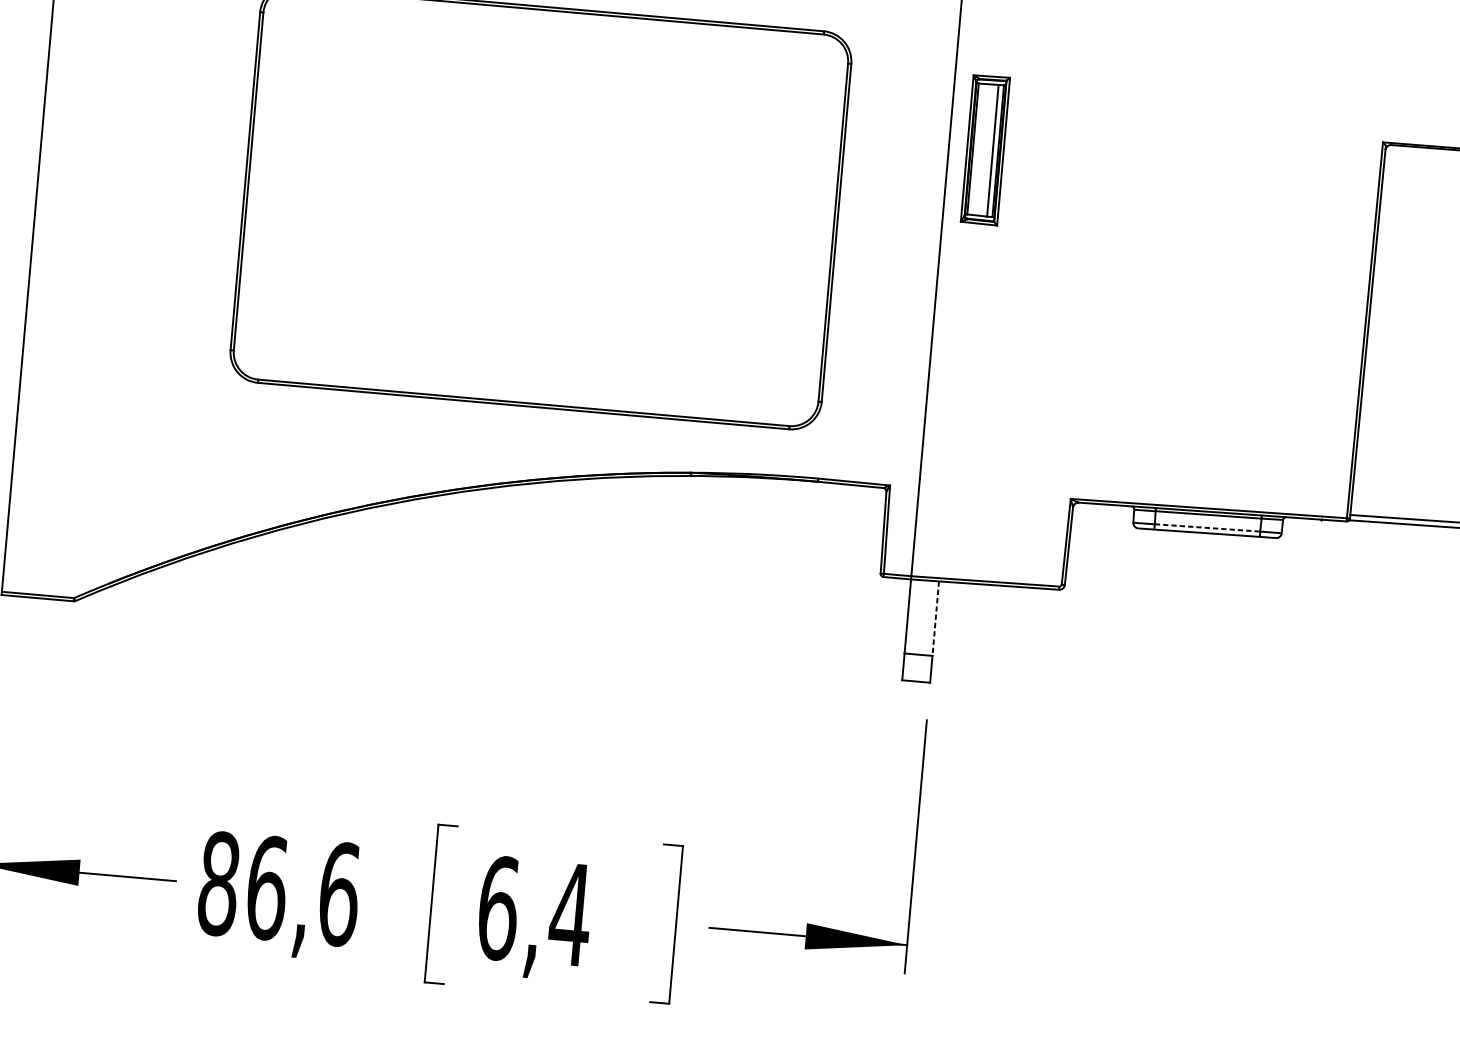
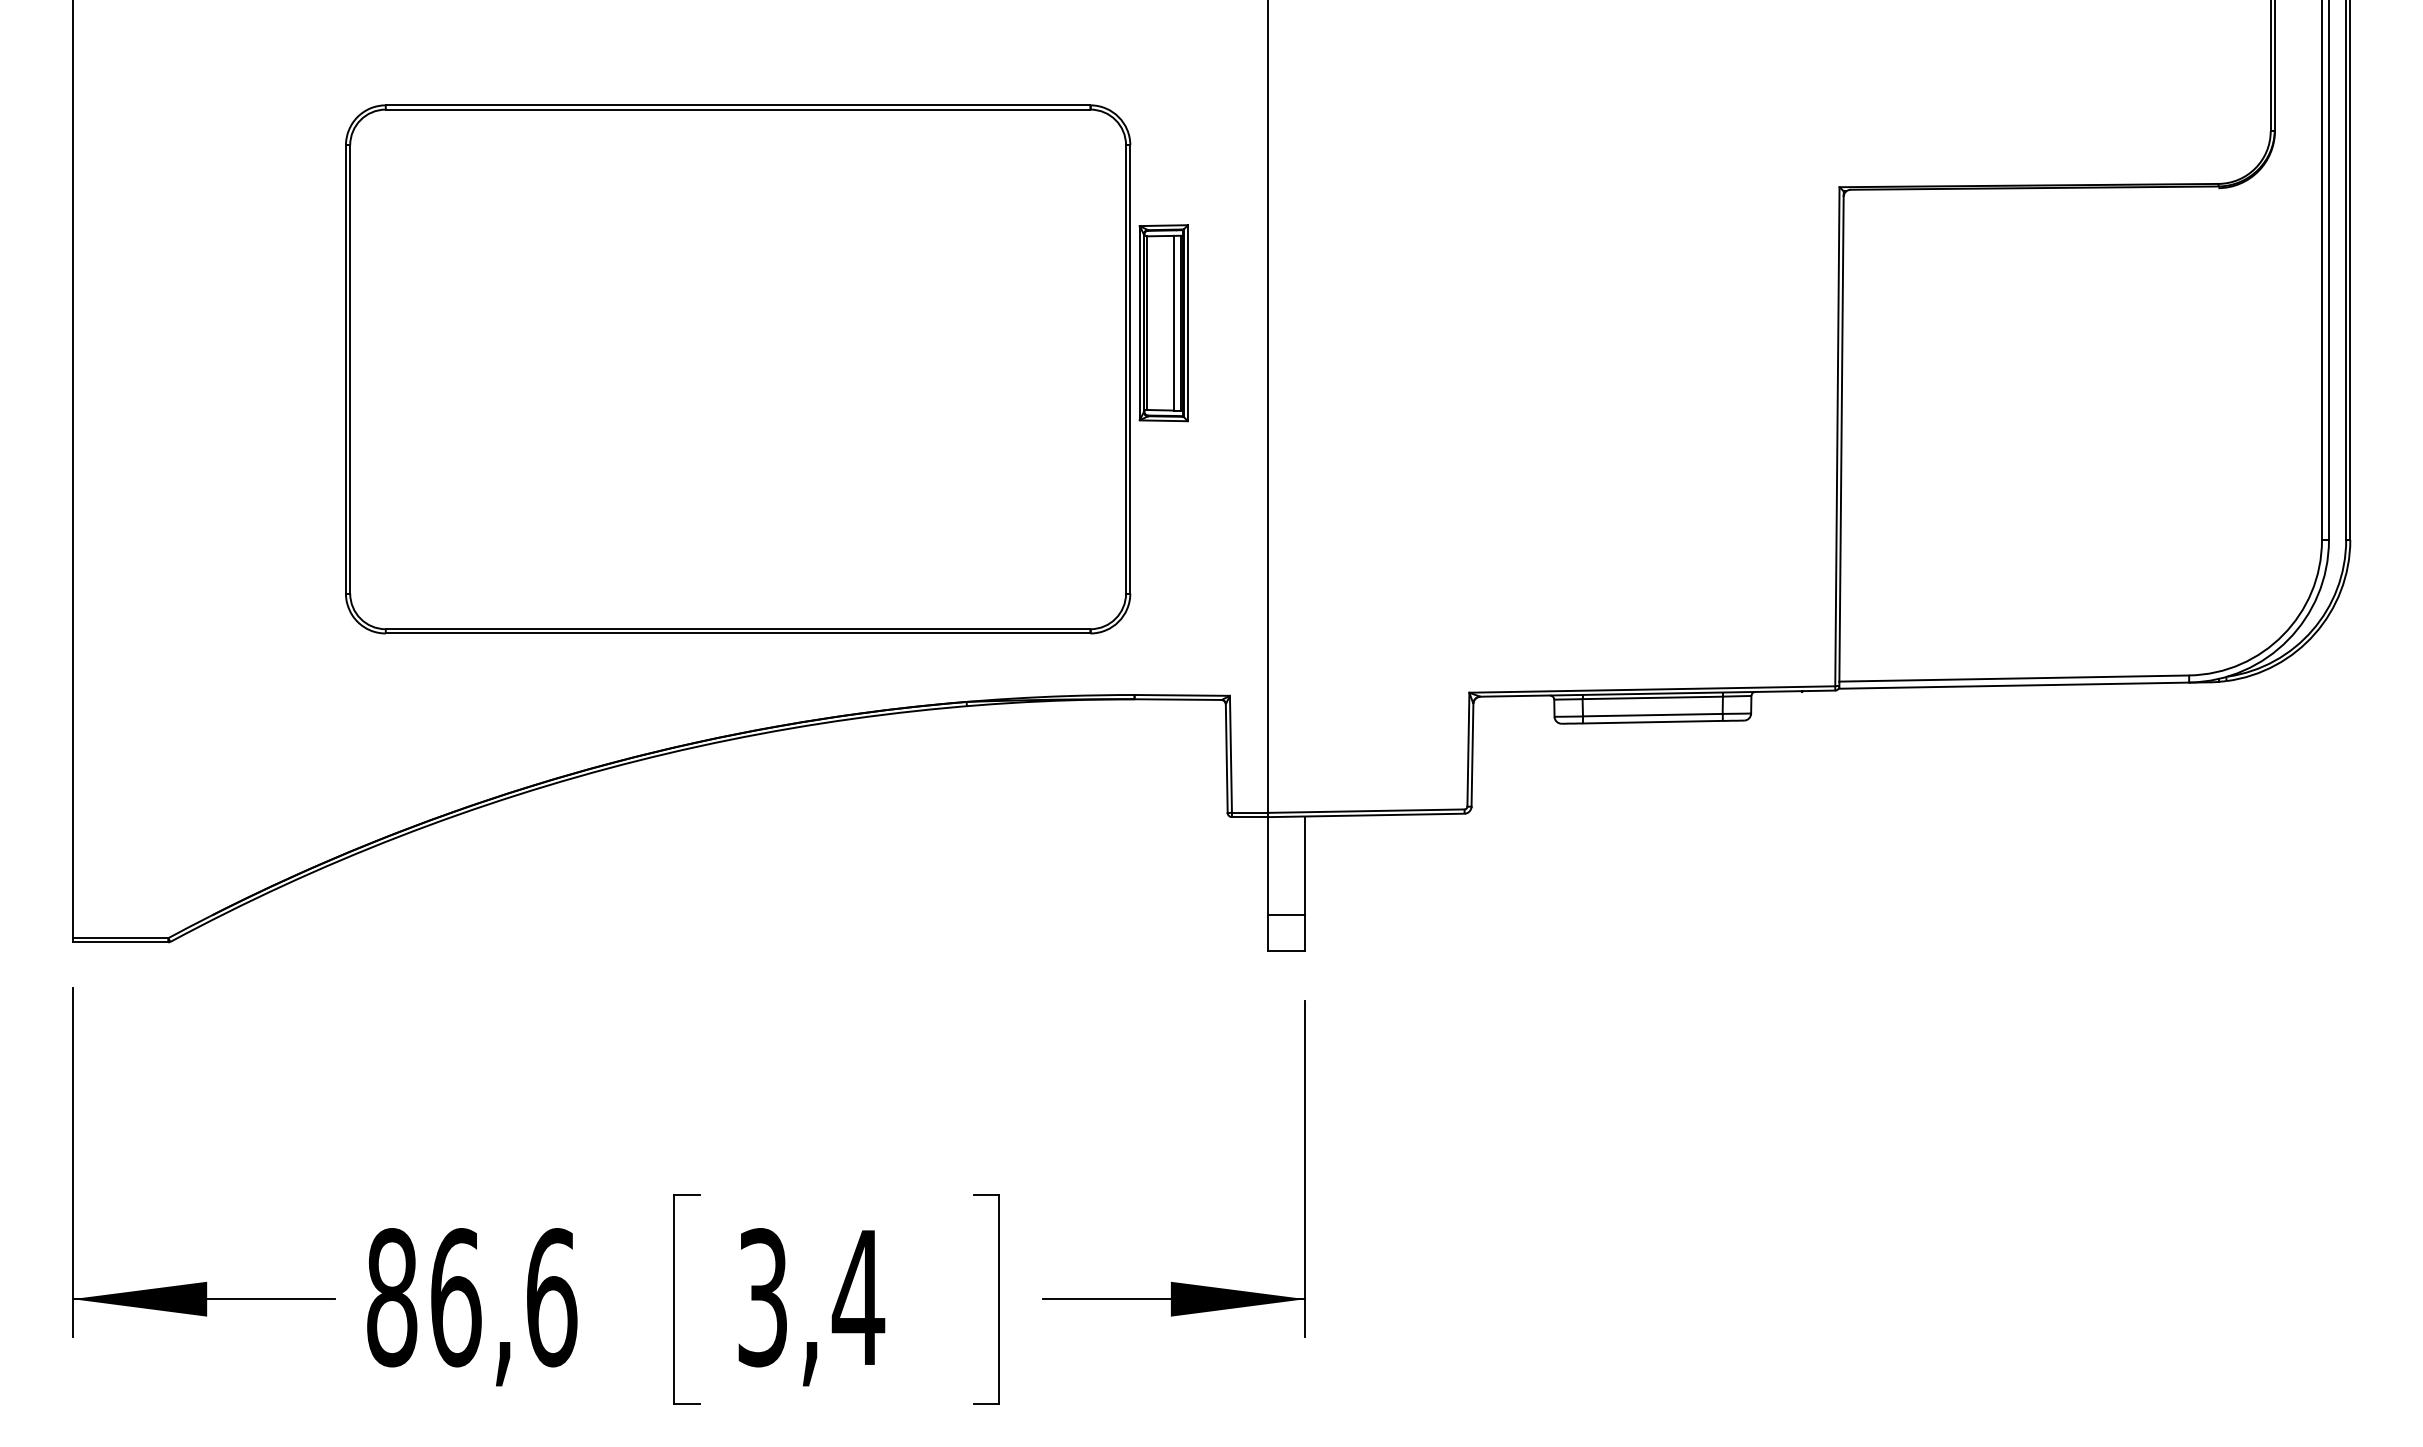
part: (985, 150) -> (1163, 323), moved
line: (1207, 528) -> (1652, 715), dashed -> solid
line: (935, 619) -> (1305, 866), dashed -> solid
text: (498, 908) -> (763, 1297), 6,4 -> 3,4

